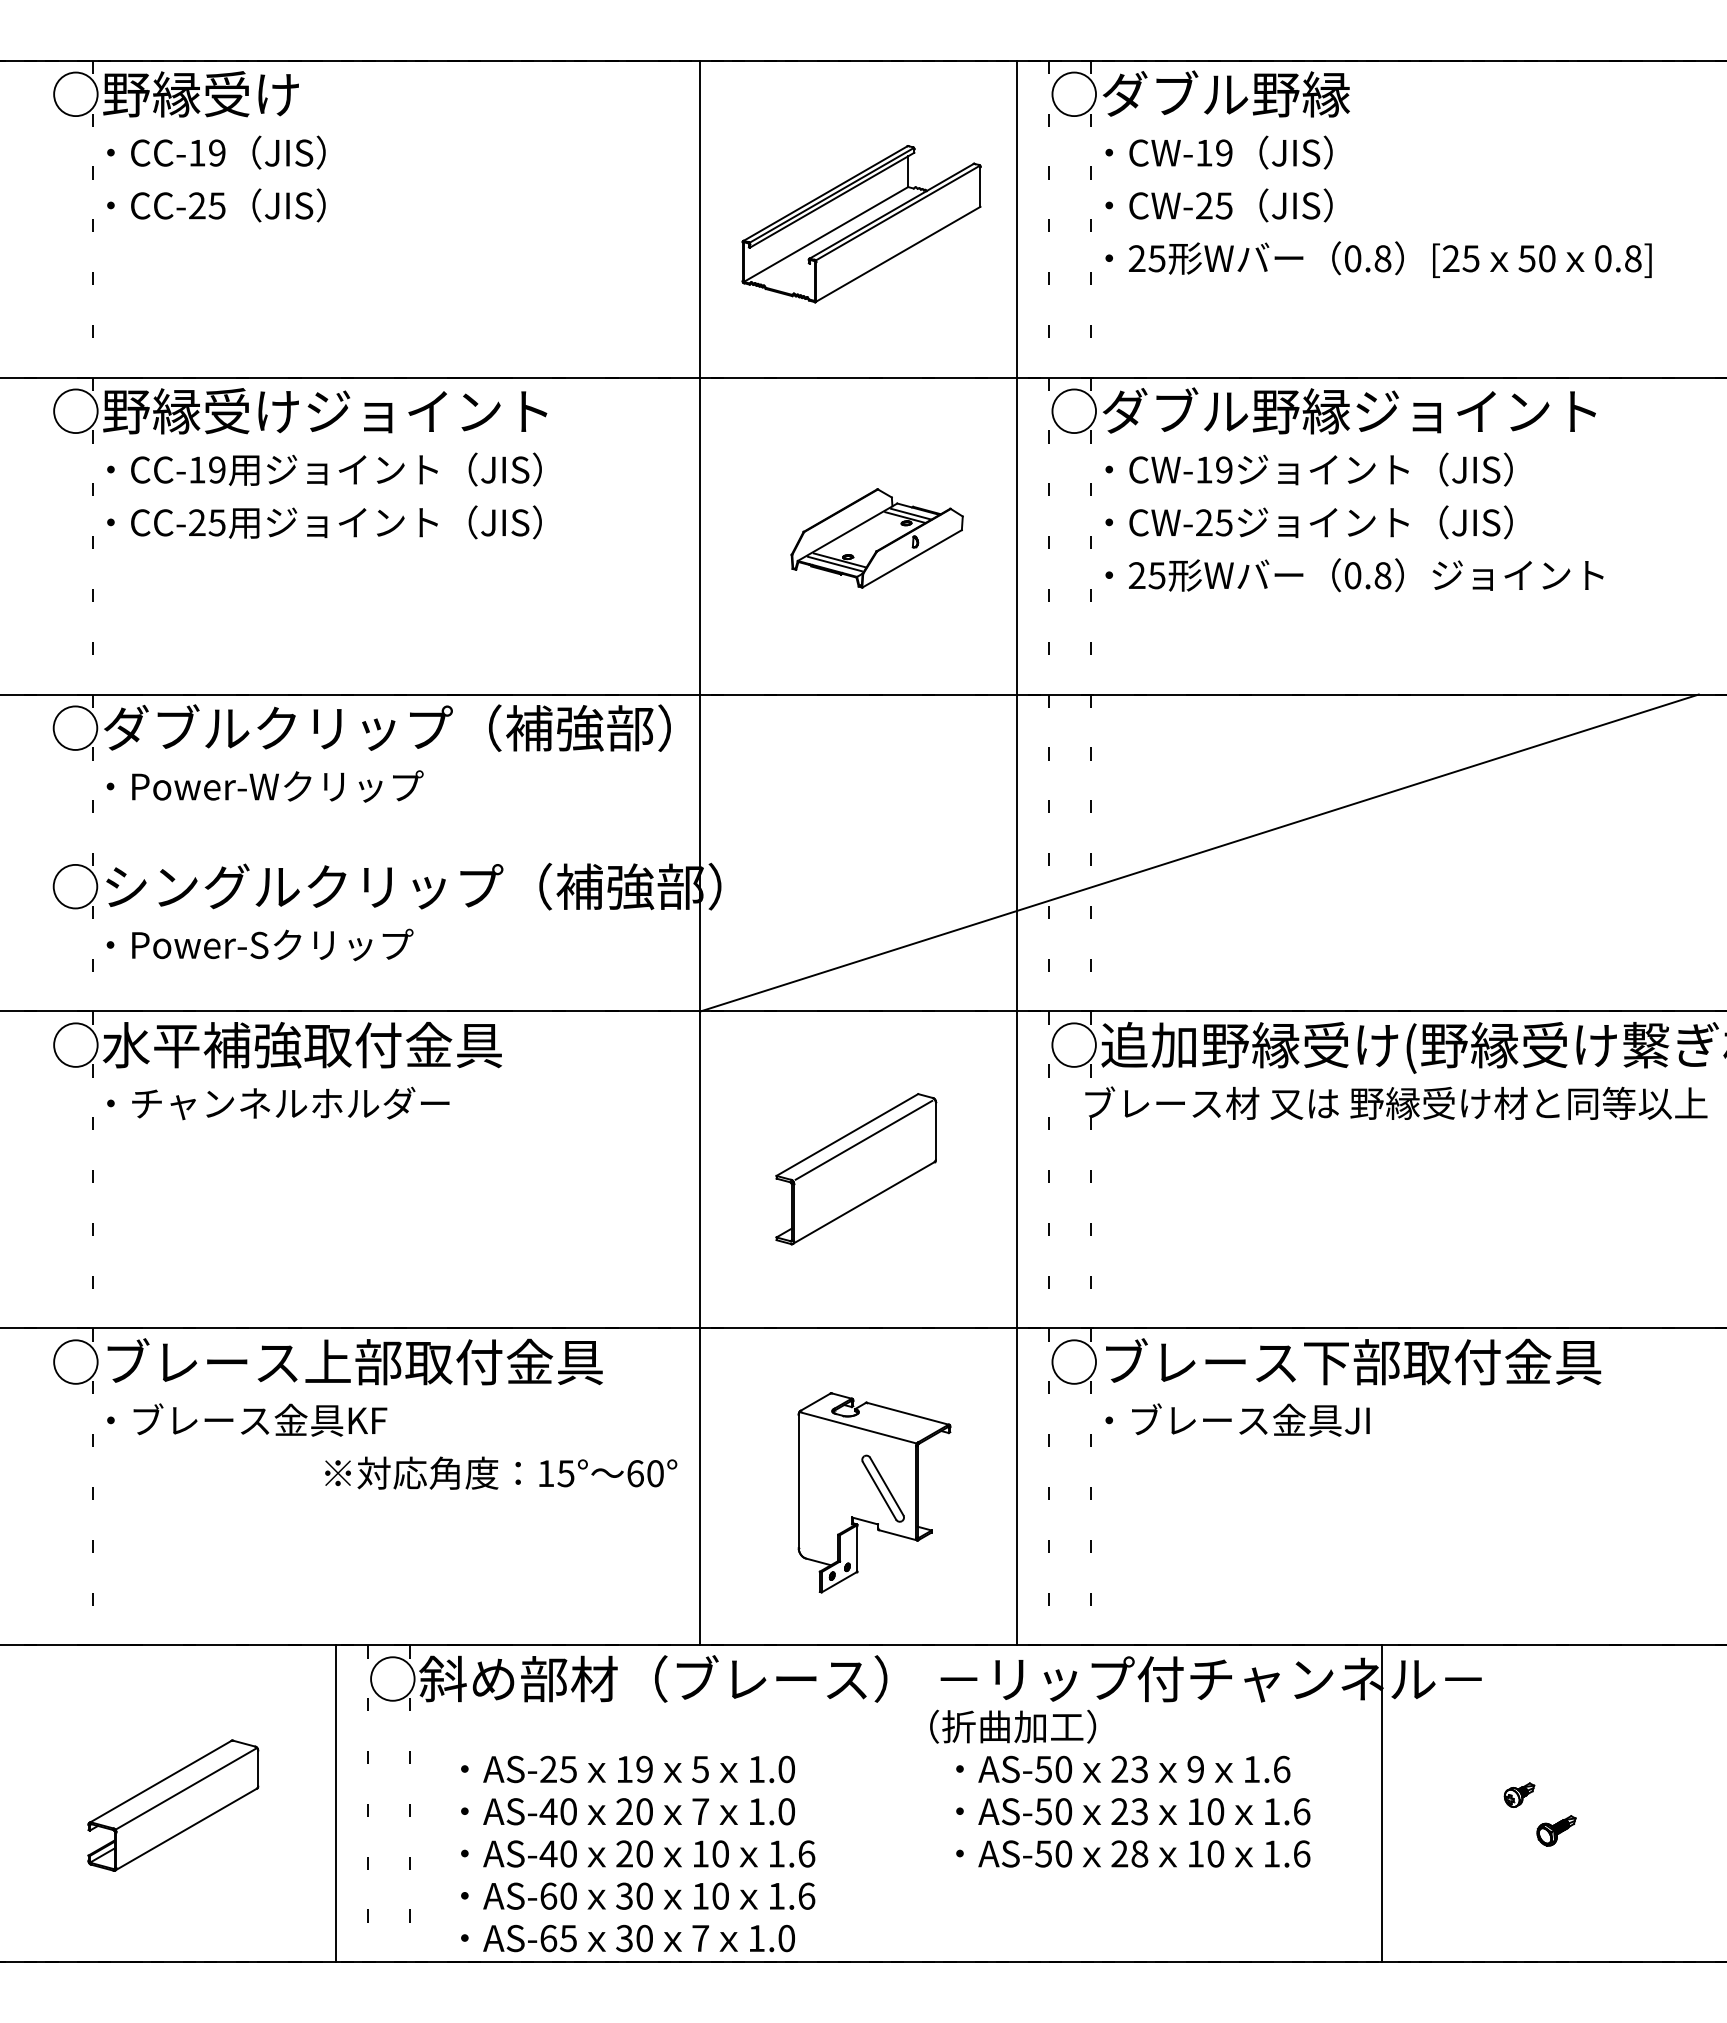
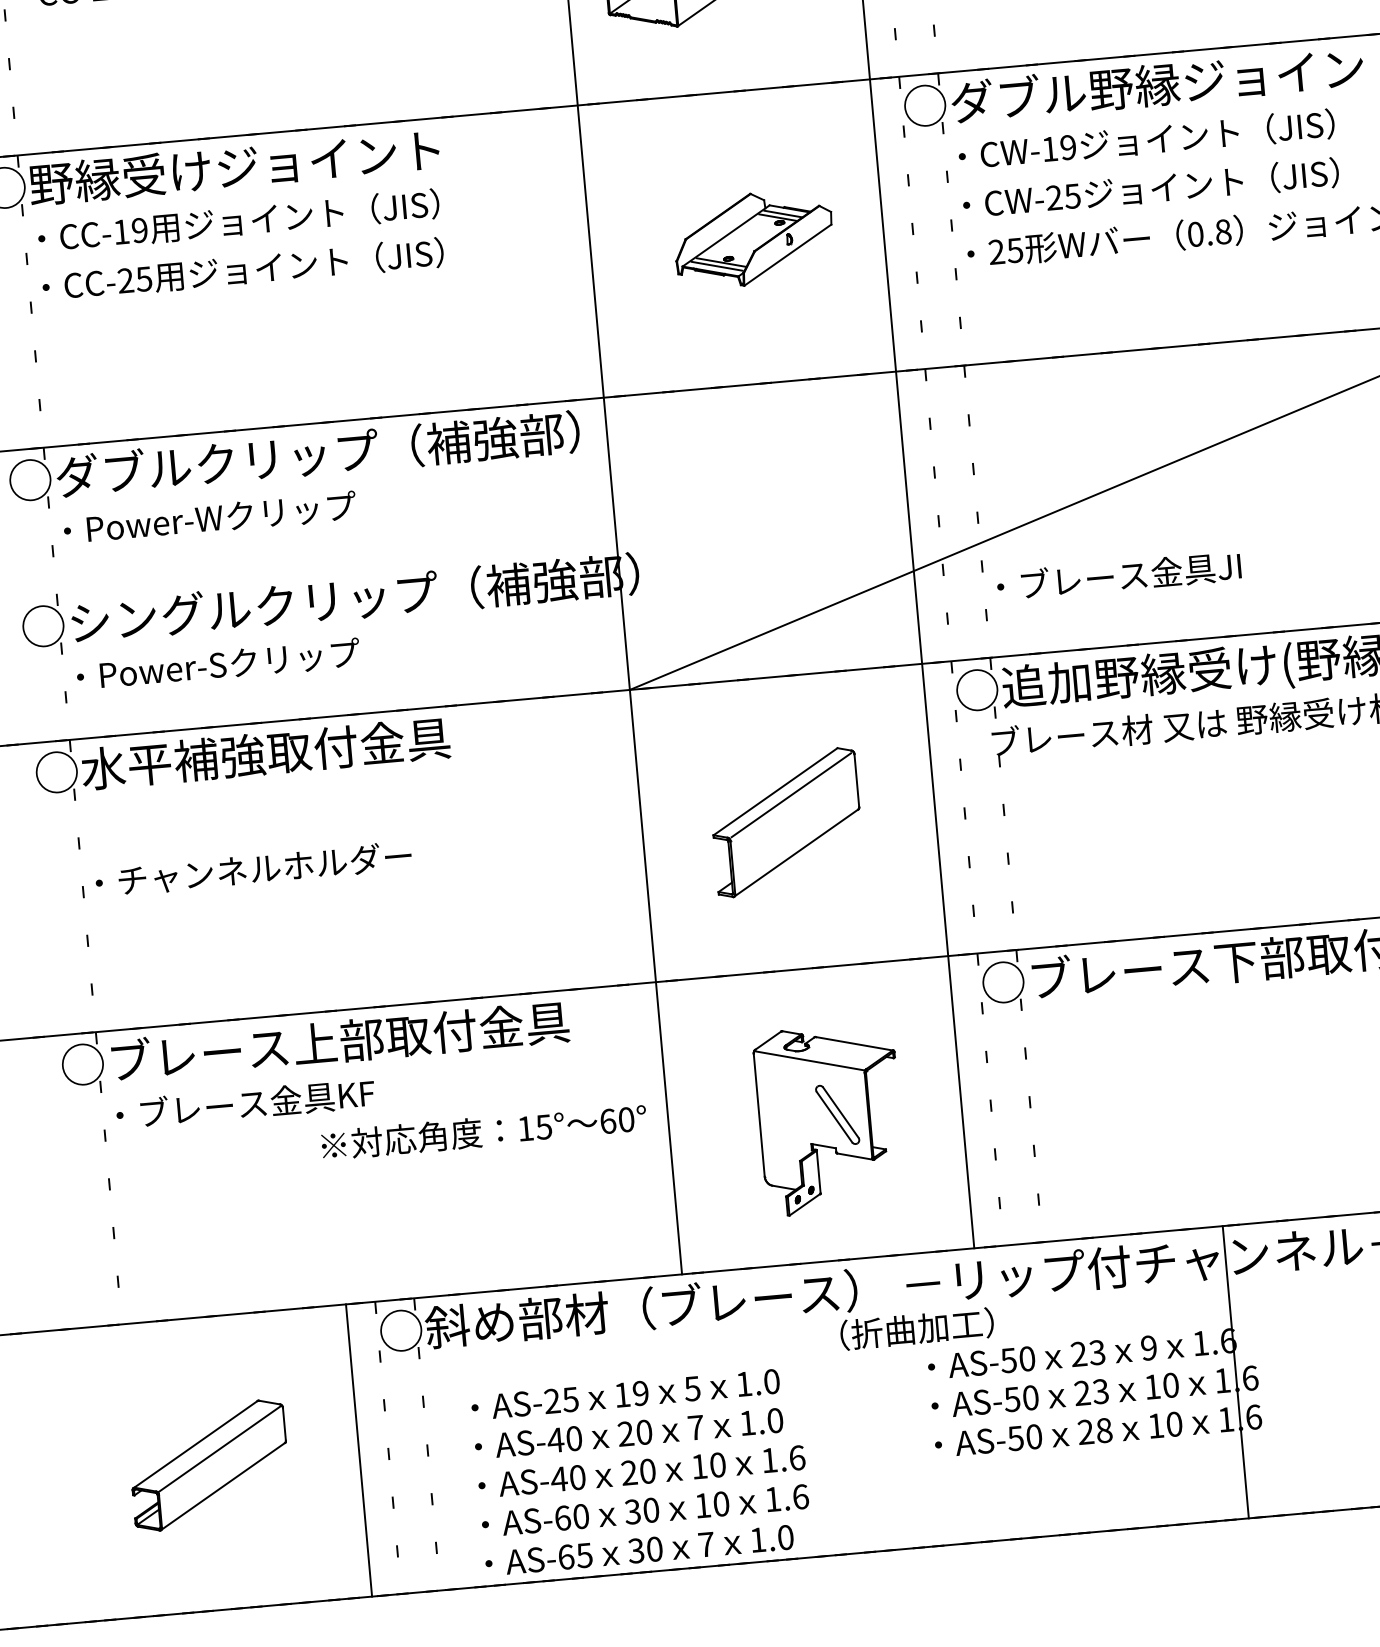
text: (278, 1103) -> (253, 869), moved
text: (1237, 1419) -> (1118, 575), moved
text: (1013, 1726) -> (917, 1328), moved
line: (1381, 1803) -> (1235, 1371), moved

